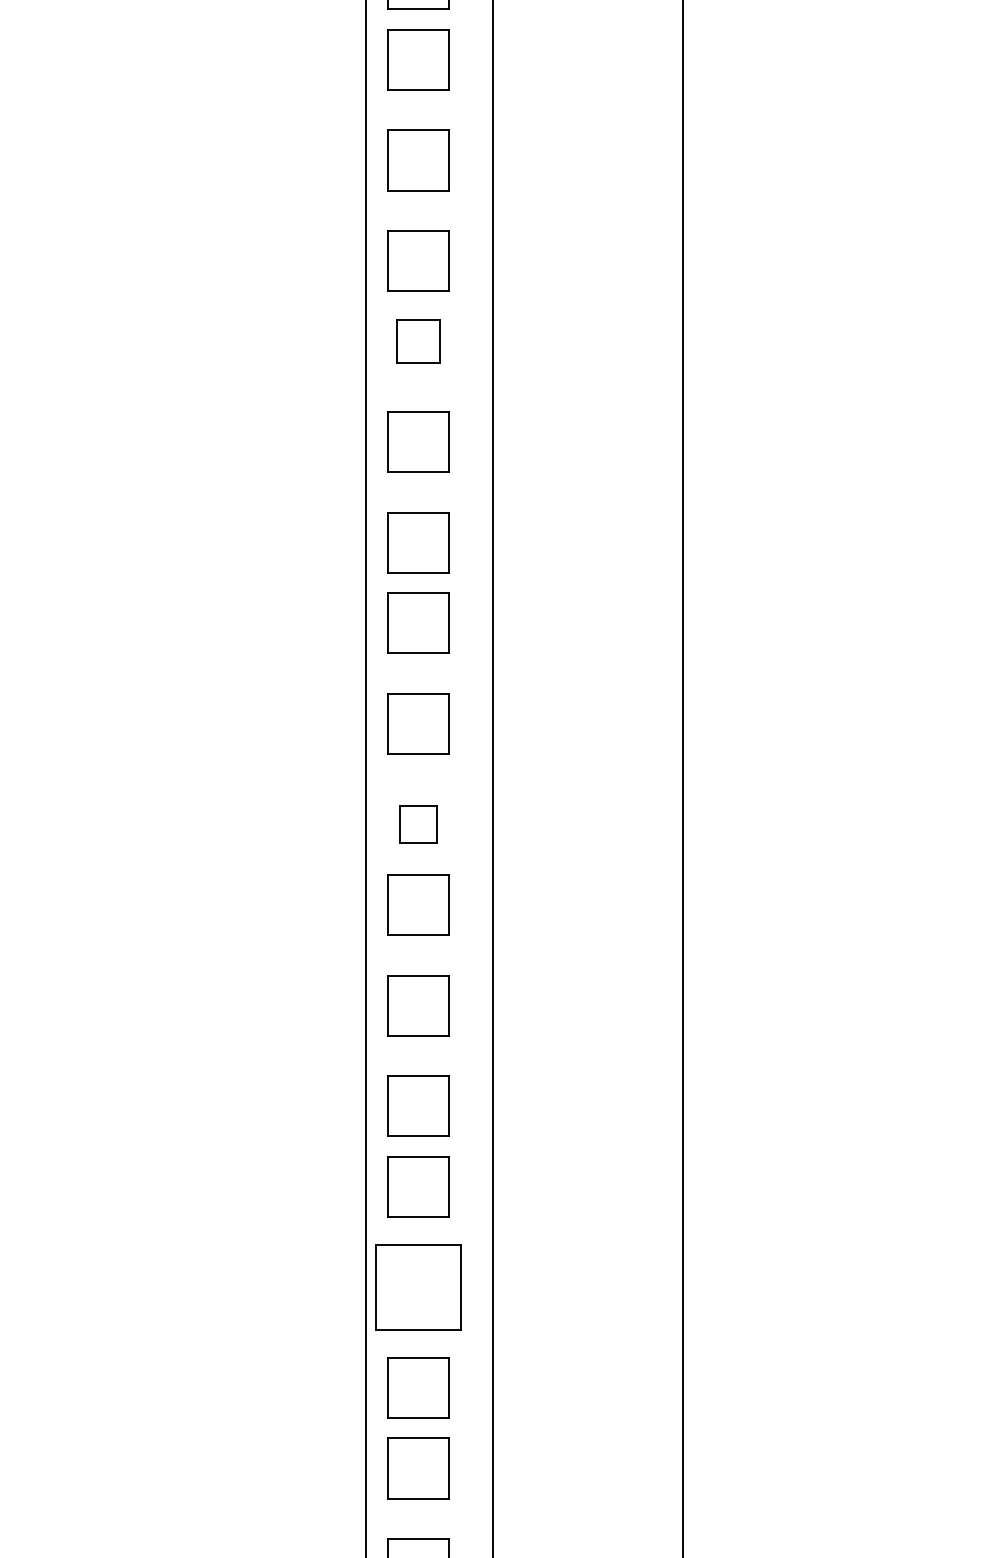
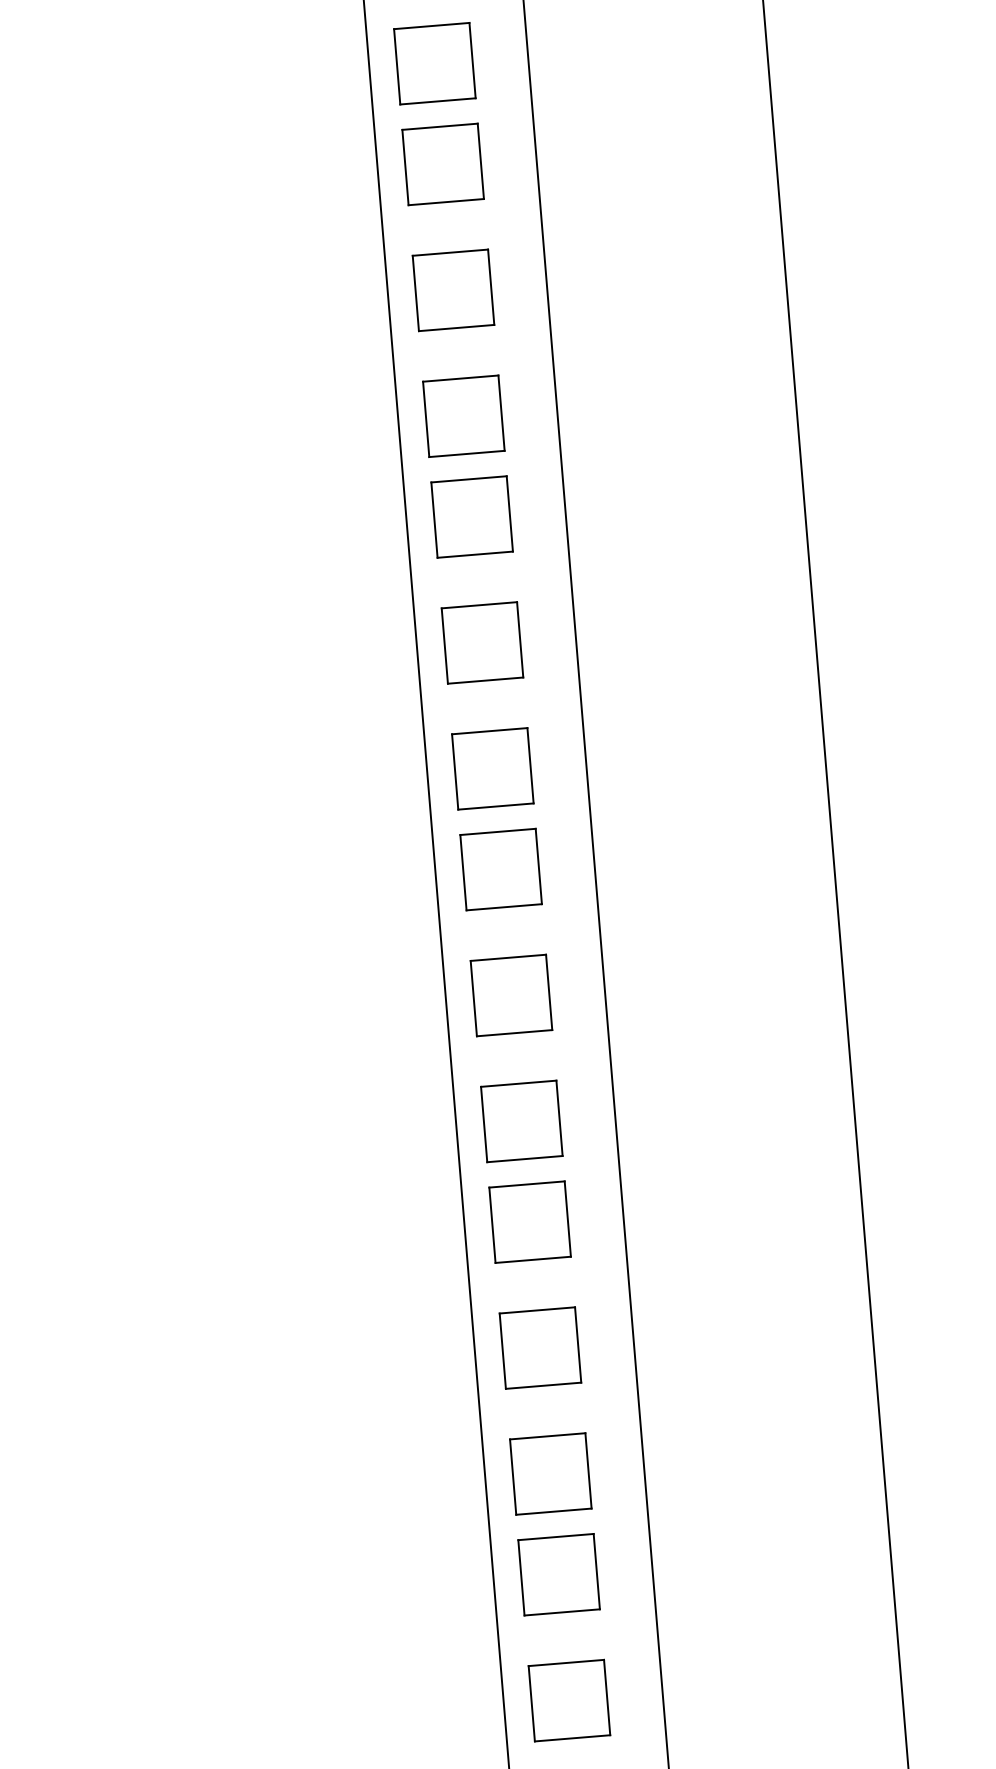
part: (418, 341) -> (443, 164), size x1.43
part: (418, 824) -> (492, 768), size x1.67
part: (418, 1286) -> (540, 1347), size x0.71

